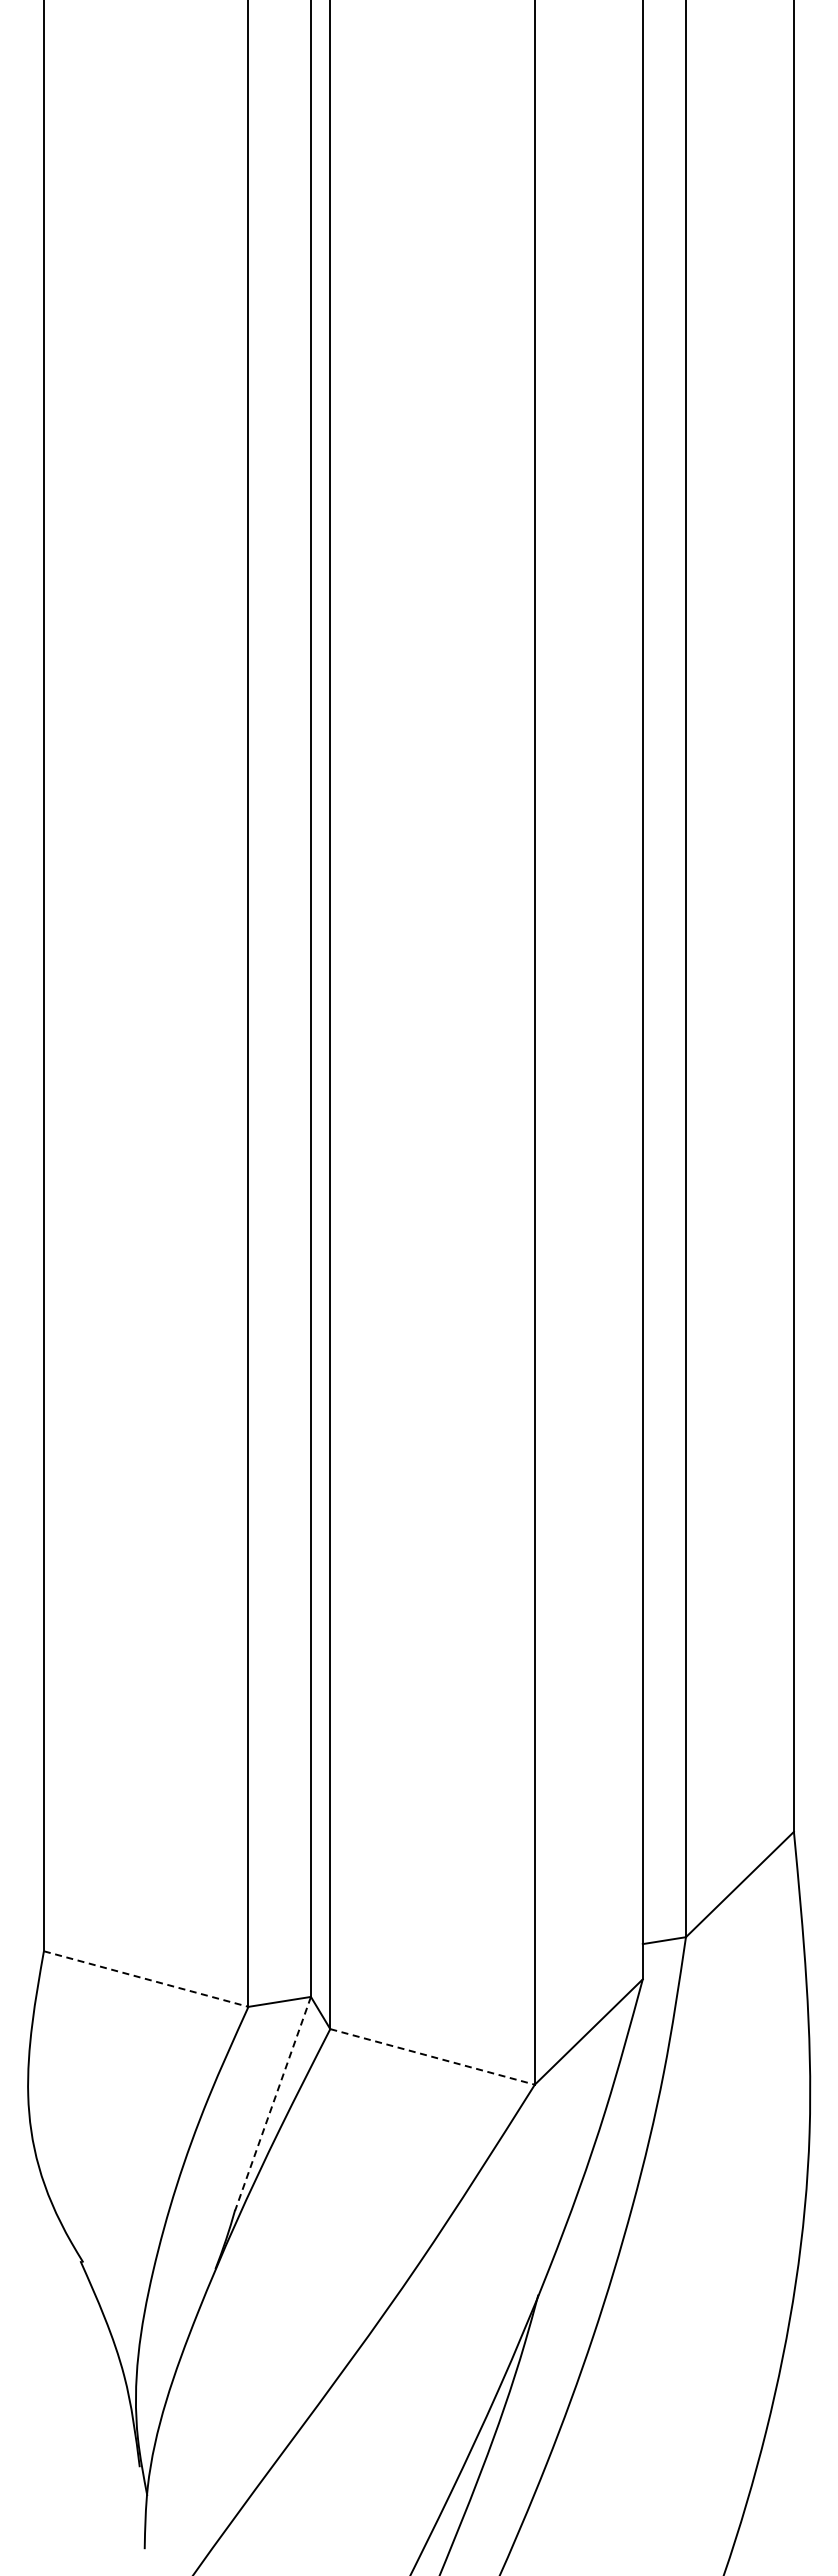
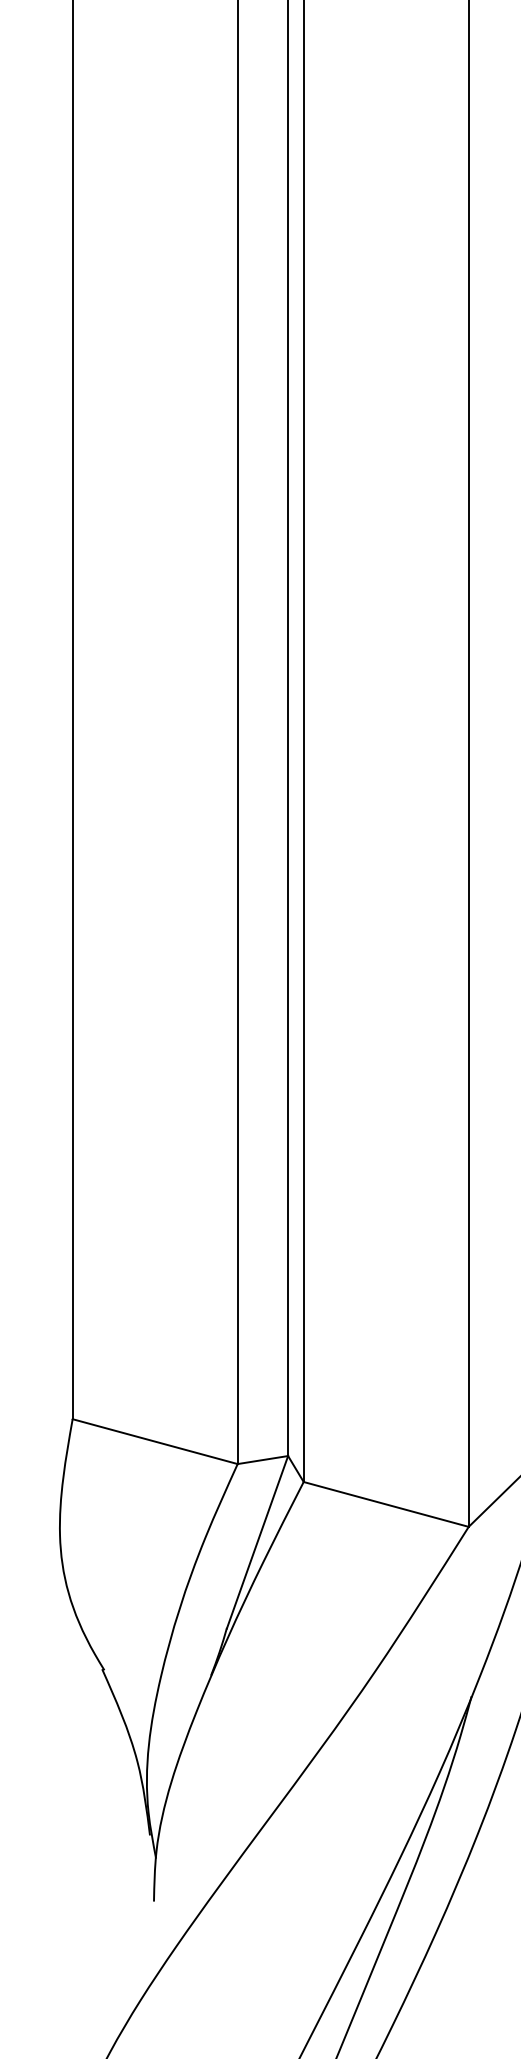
line: (146, 1979) -> (155, 1441), dashed -> solid
line: (432, 2056) -> (386, 1504), dashed -> solid
line: (273, 2103) -> (257, 1542), dashed -> solid

